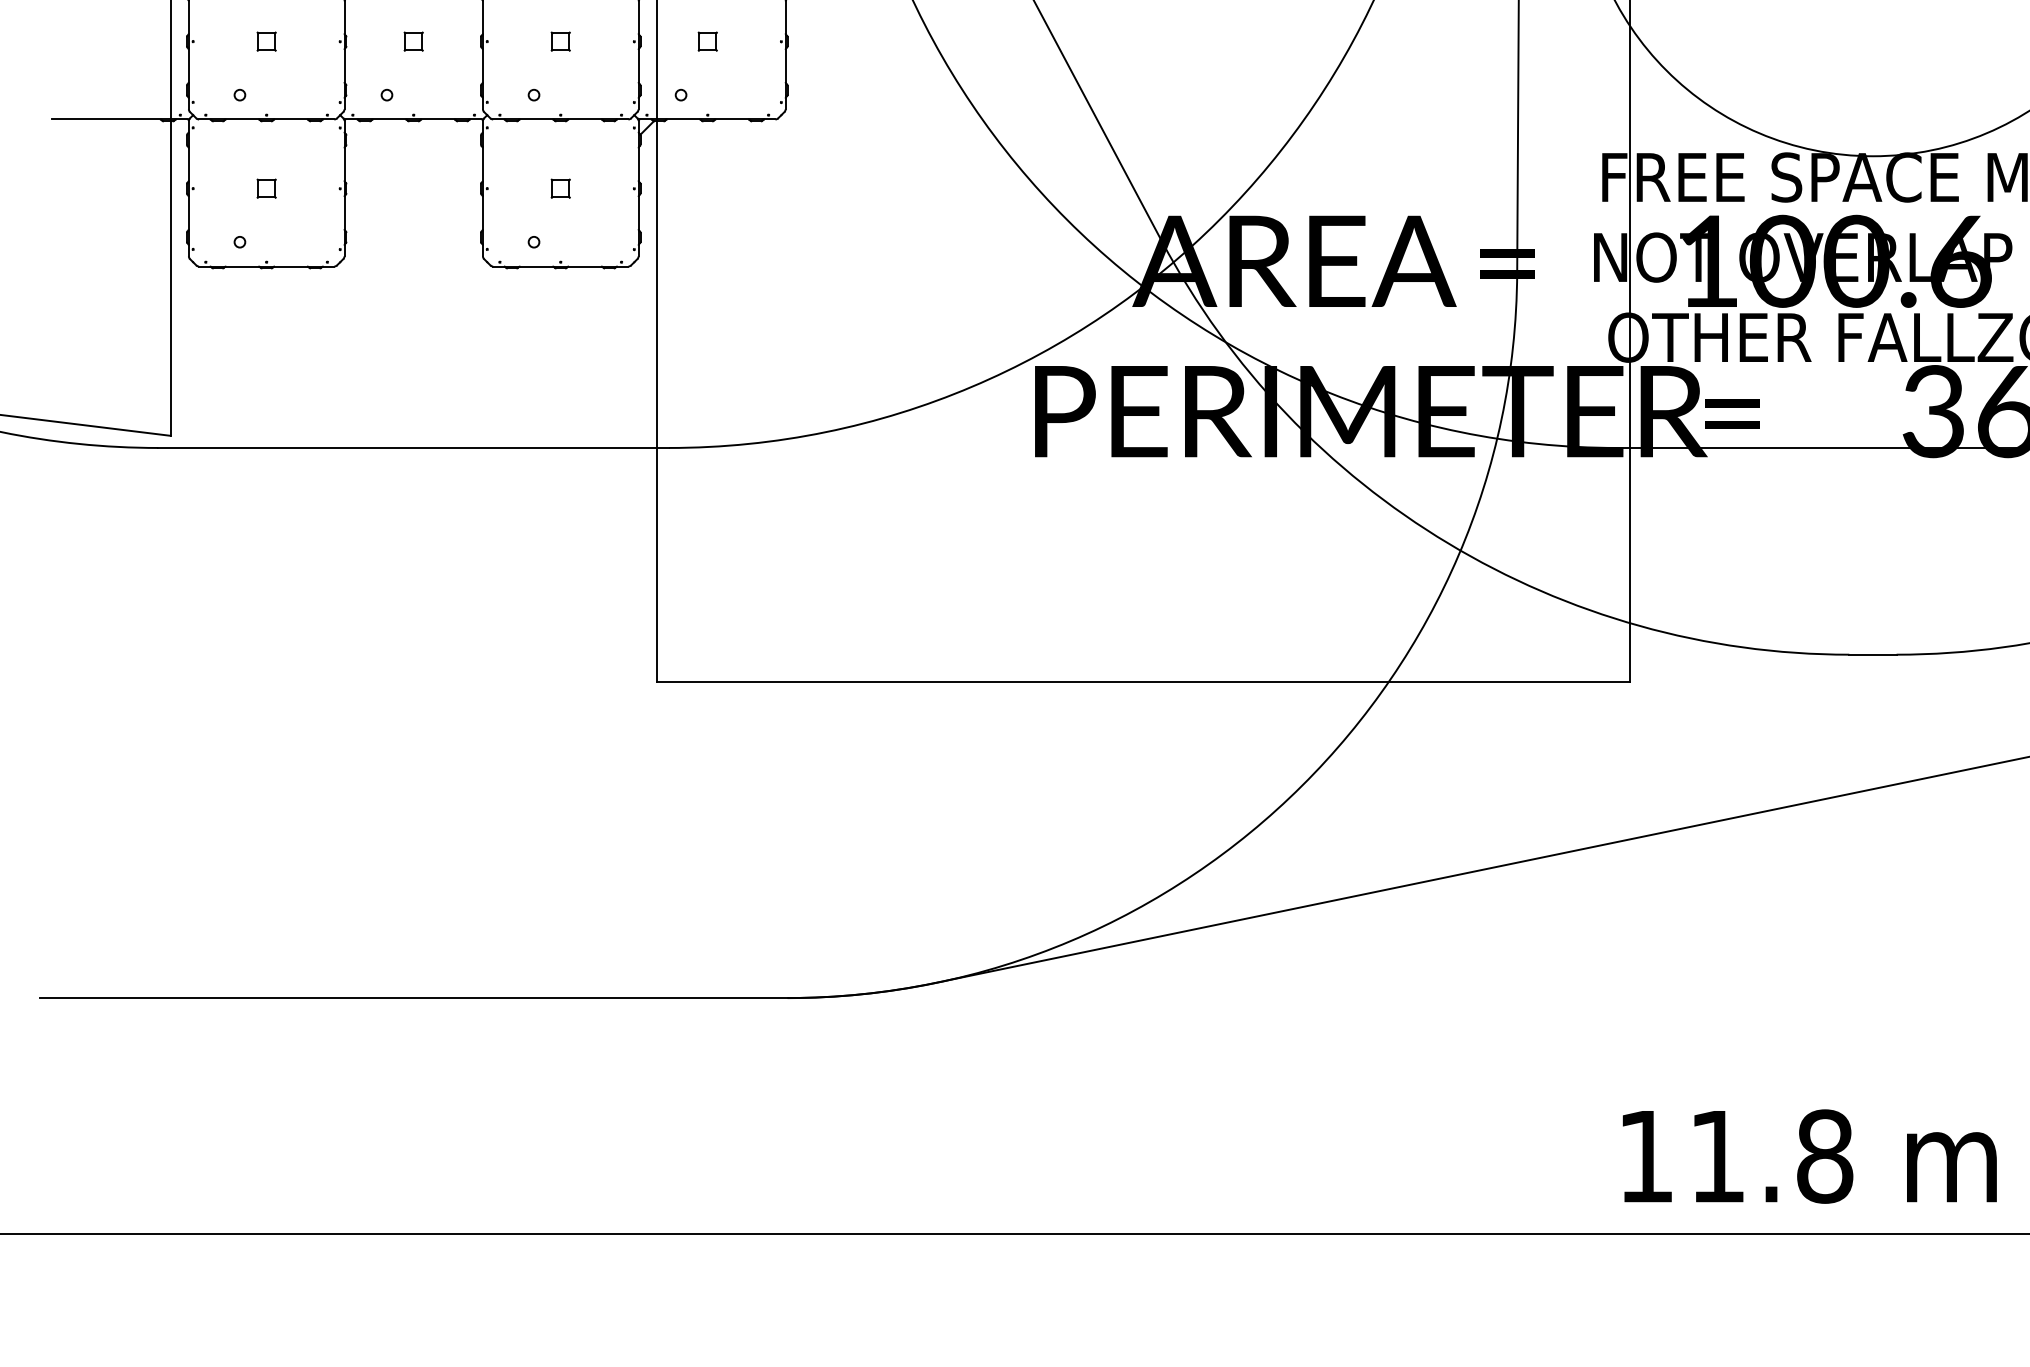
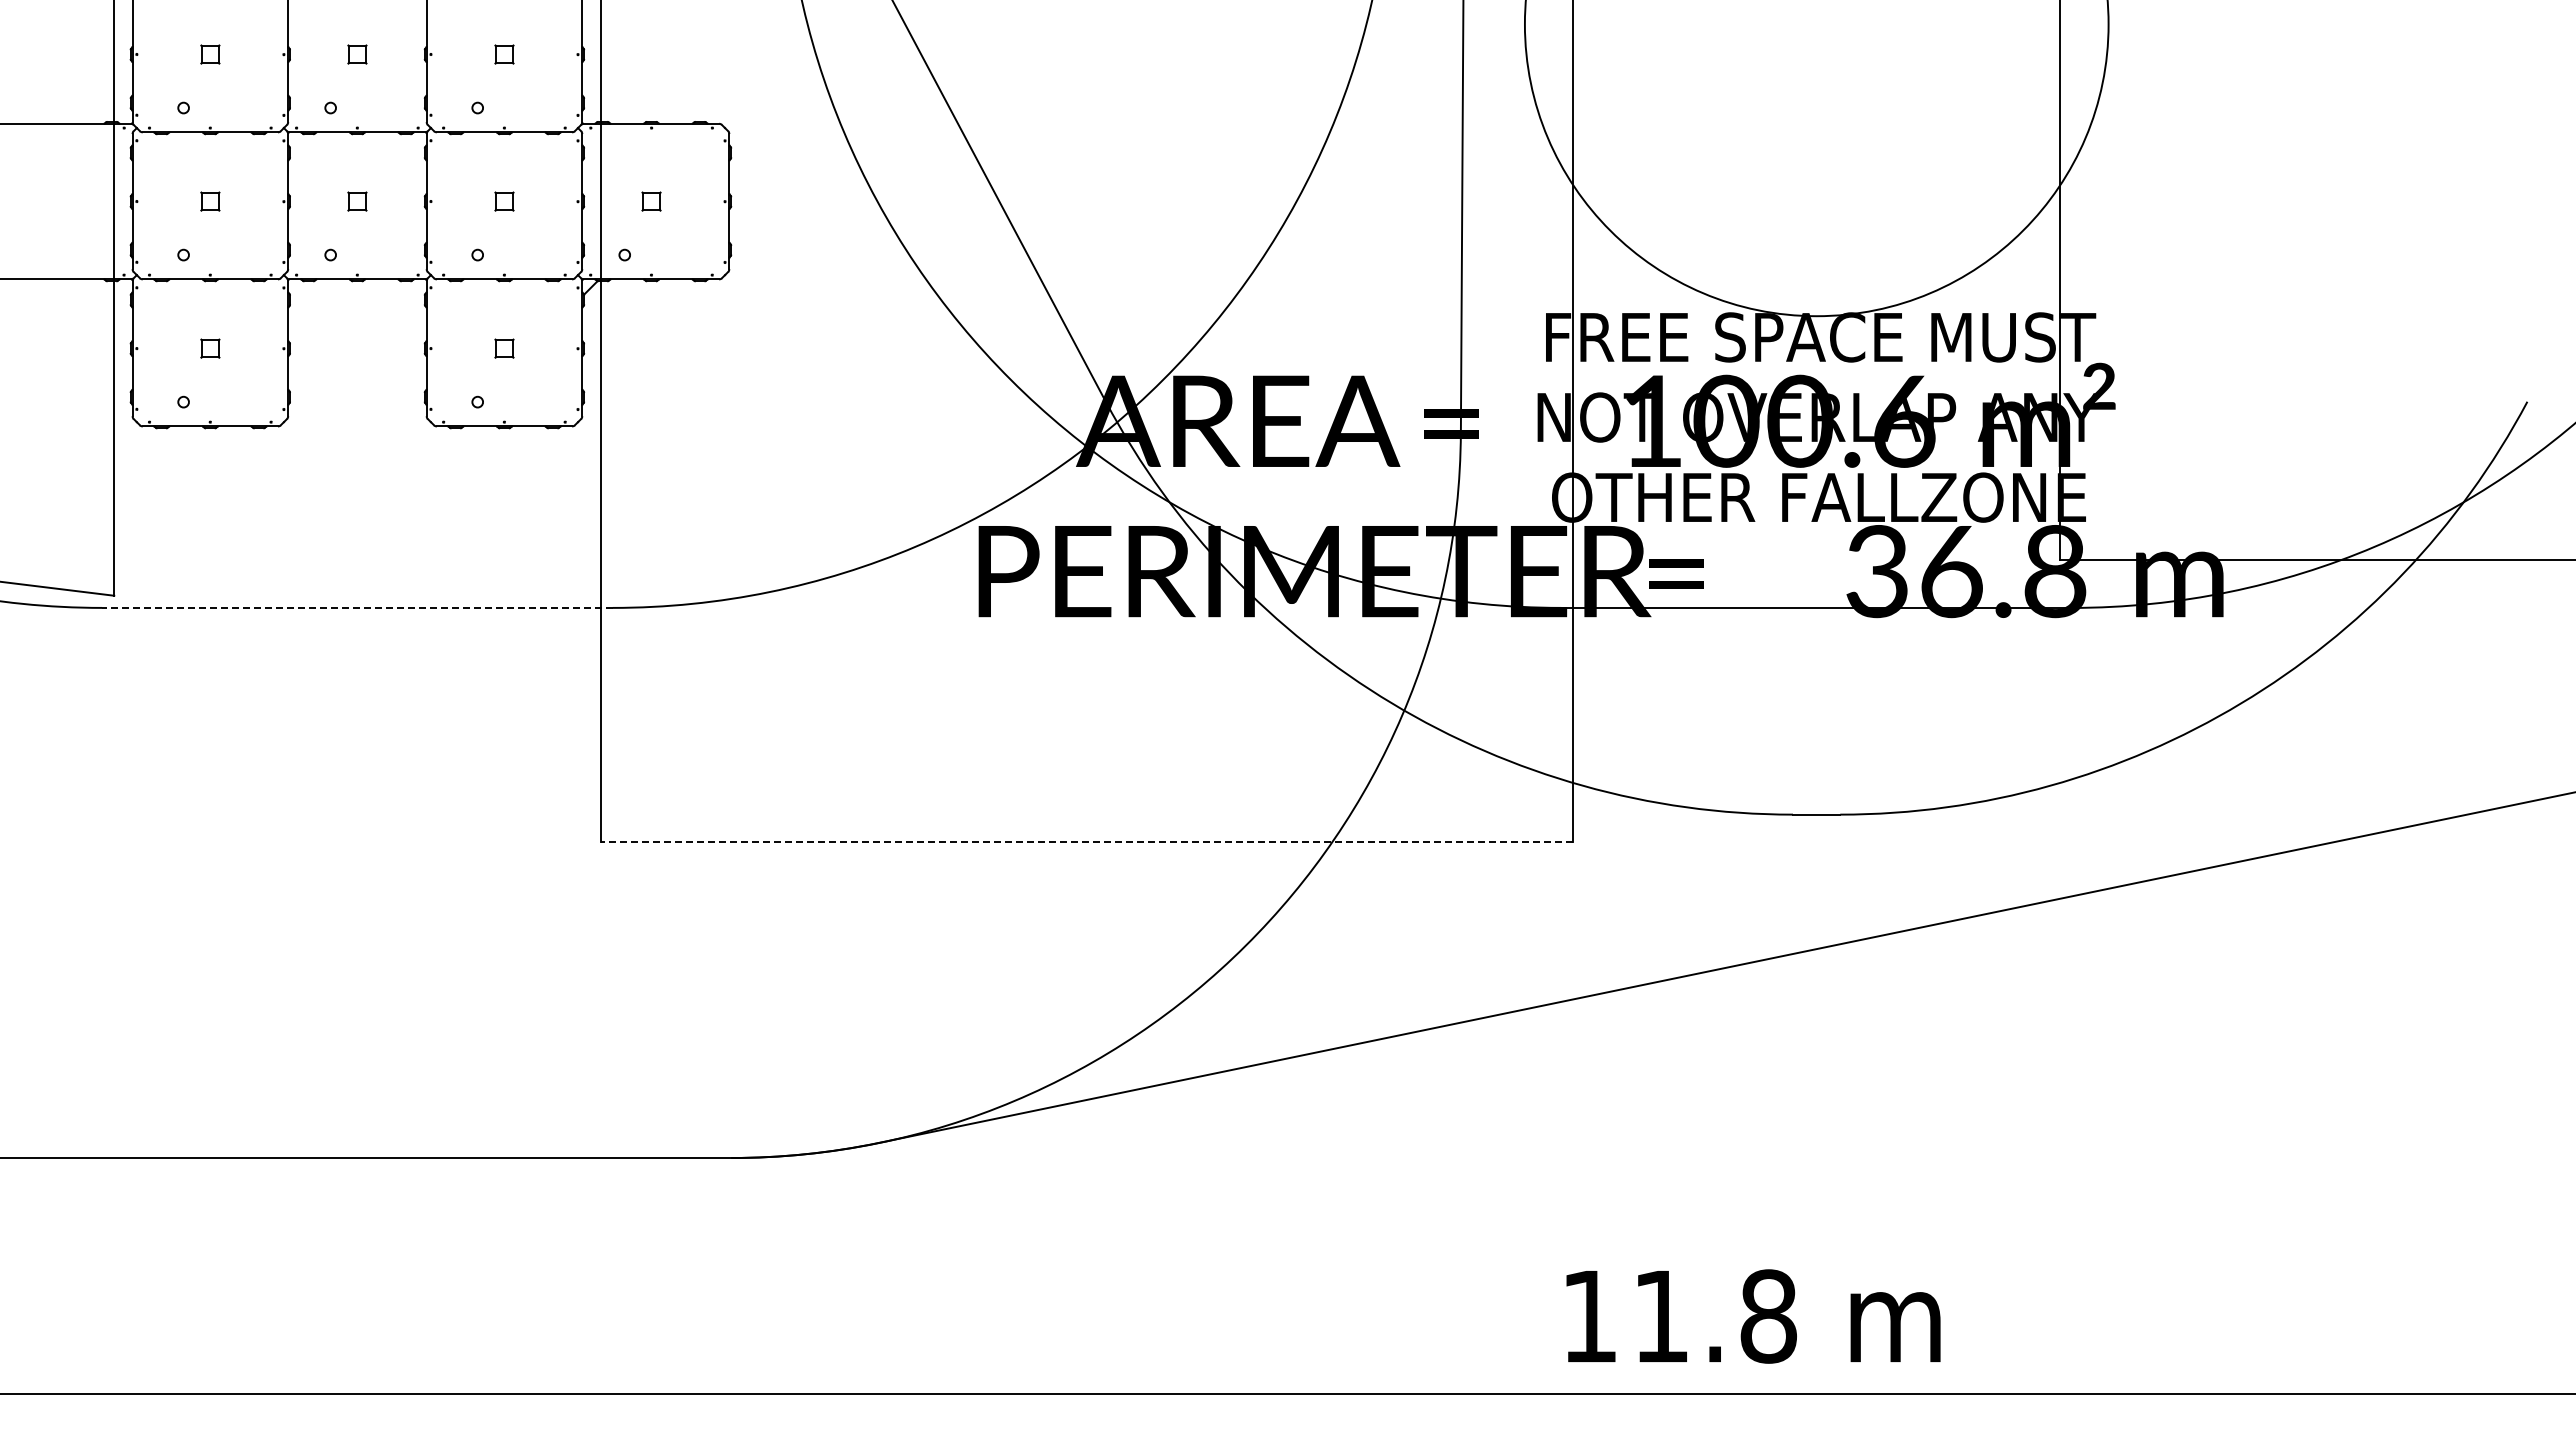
line: (412, 447) -> (356, 607), solid -> dashed
line: (1142, 681) -> (1086, 841), solid -> dashed

